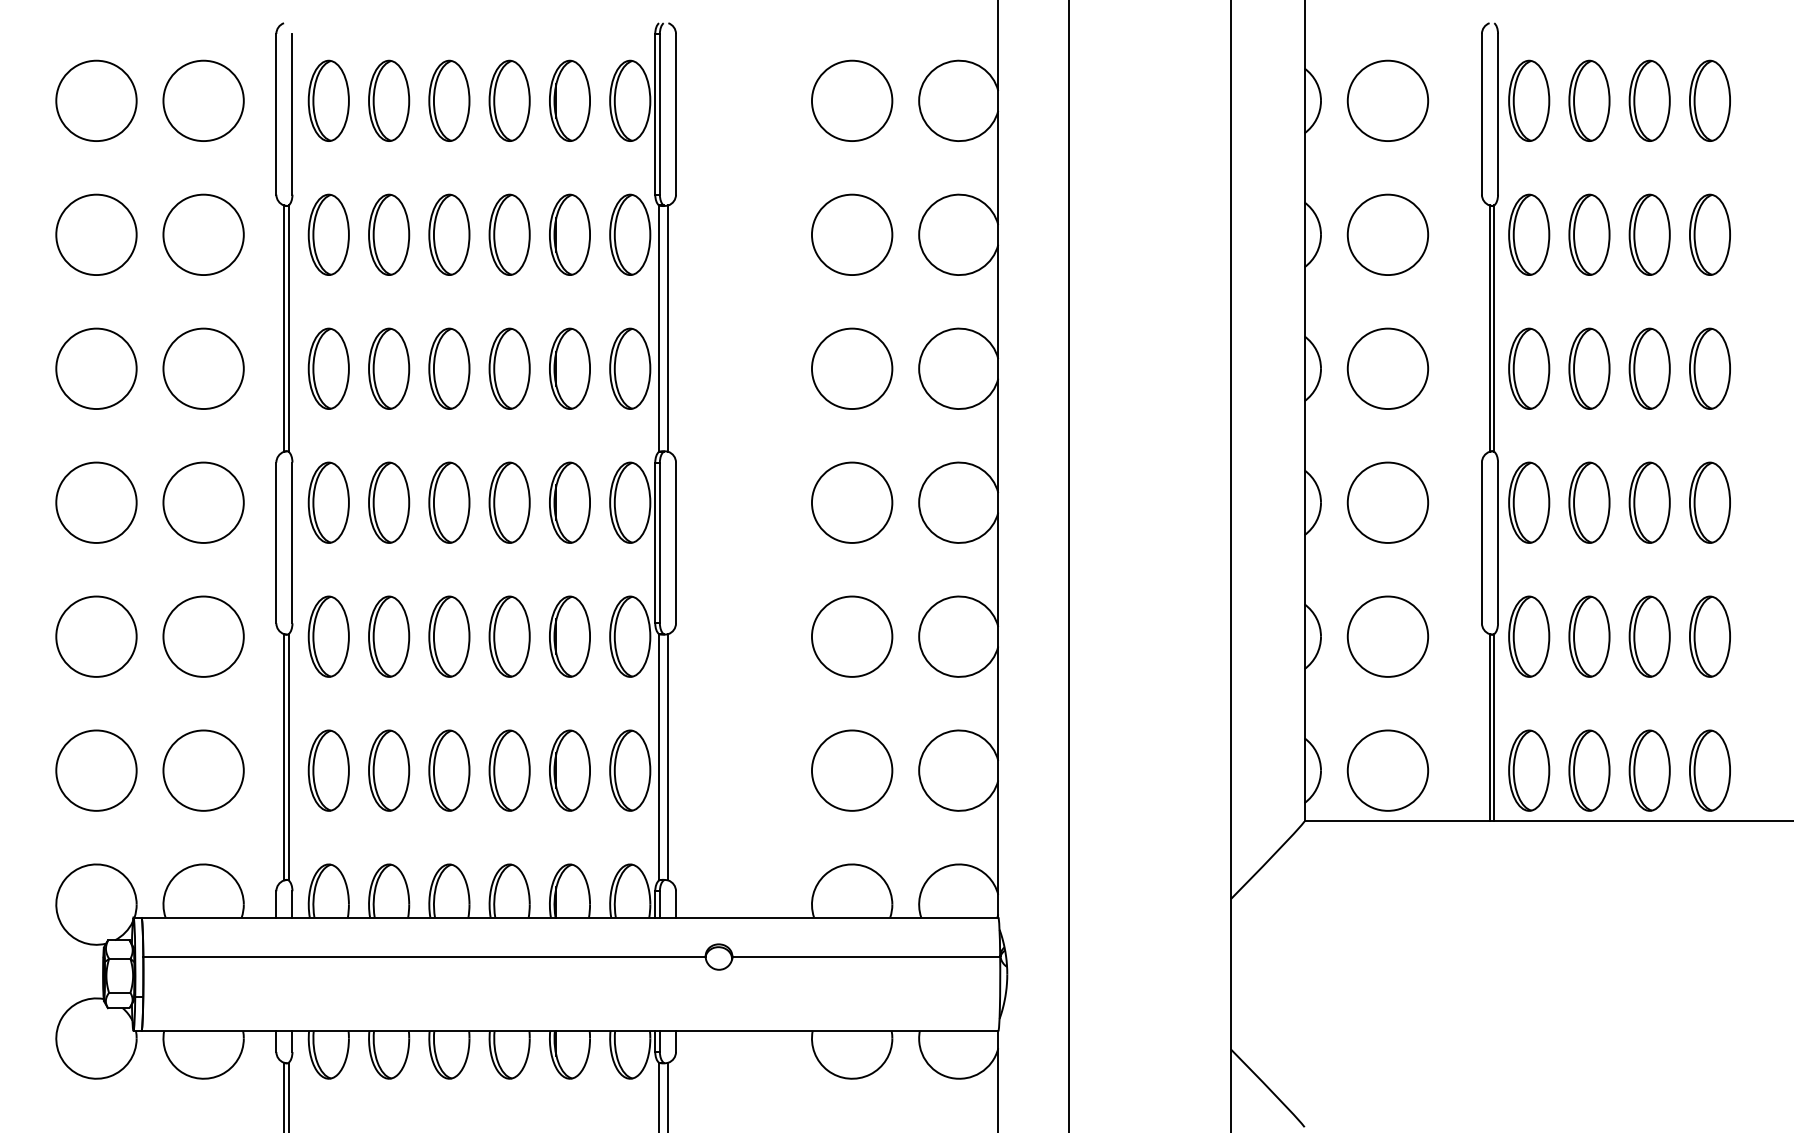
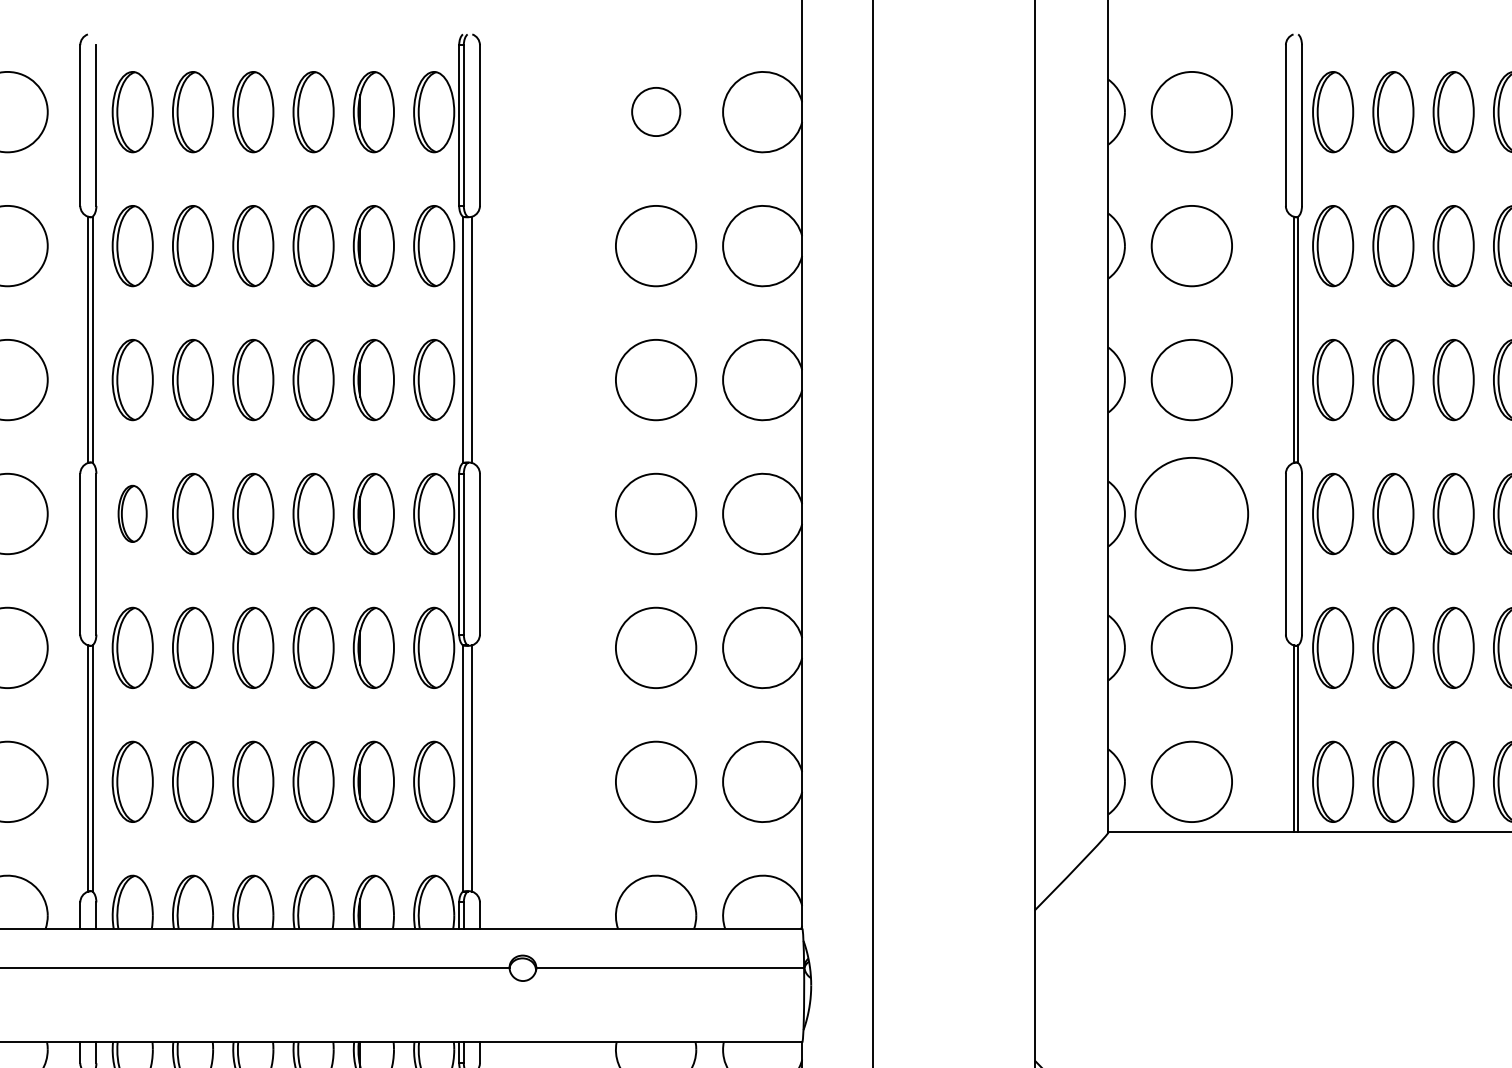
circle: (852, 100) -> (656, 111), size x0.6
part: (328, 502) -> (132, 513), size x0.7
circle: (1387, 502) -> (1191, 513), size x1.4

